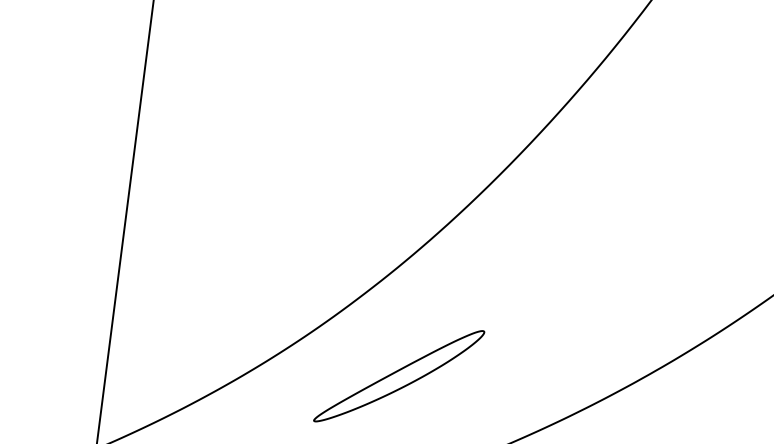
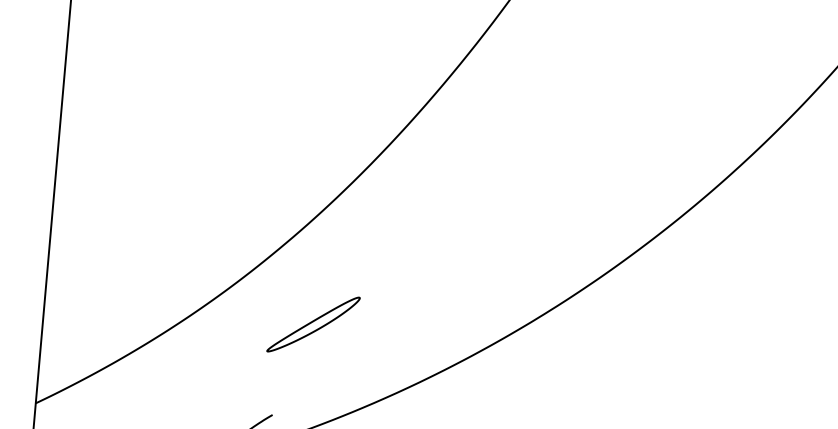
part: (399, 376) -> (313, 324), size x0.6

